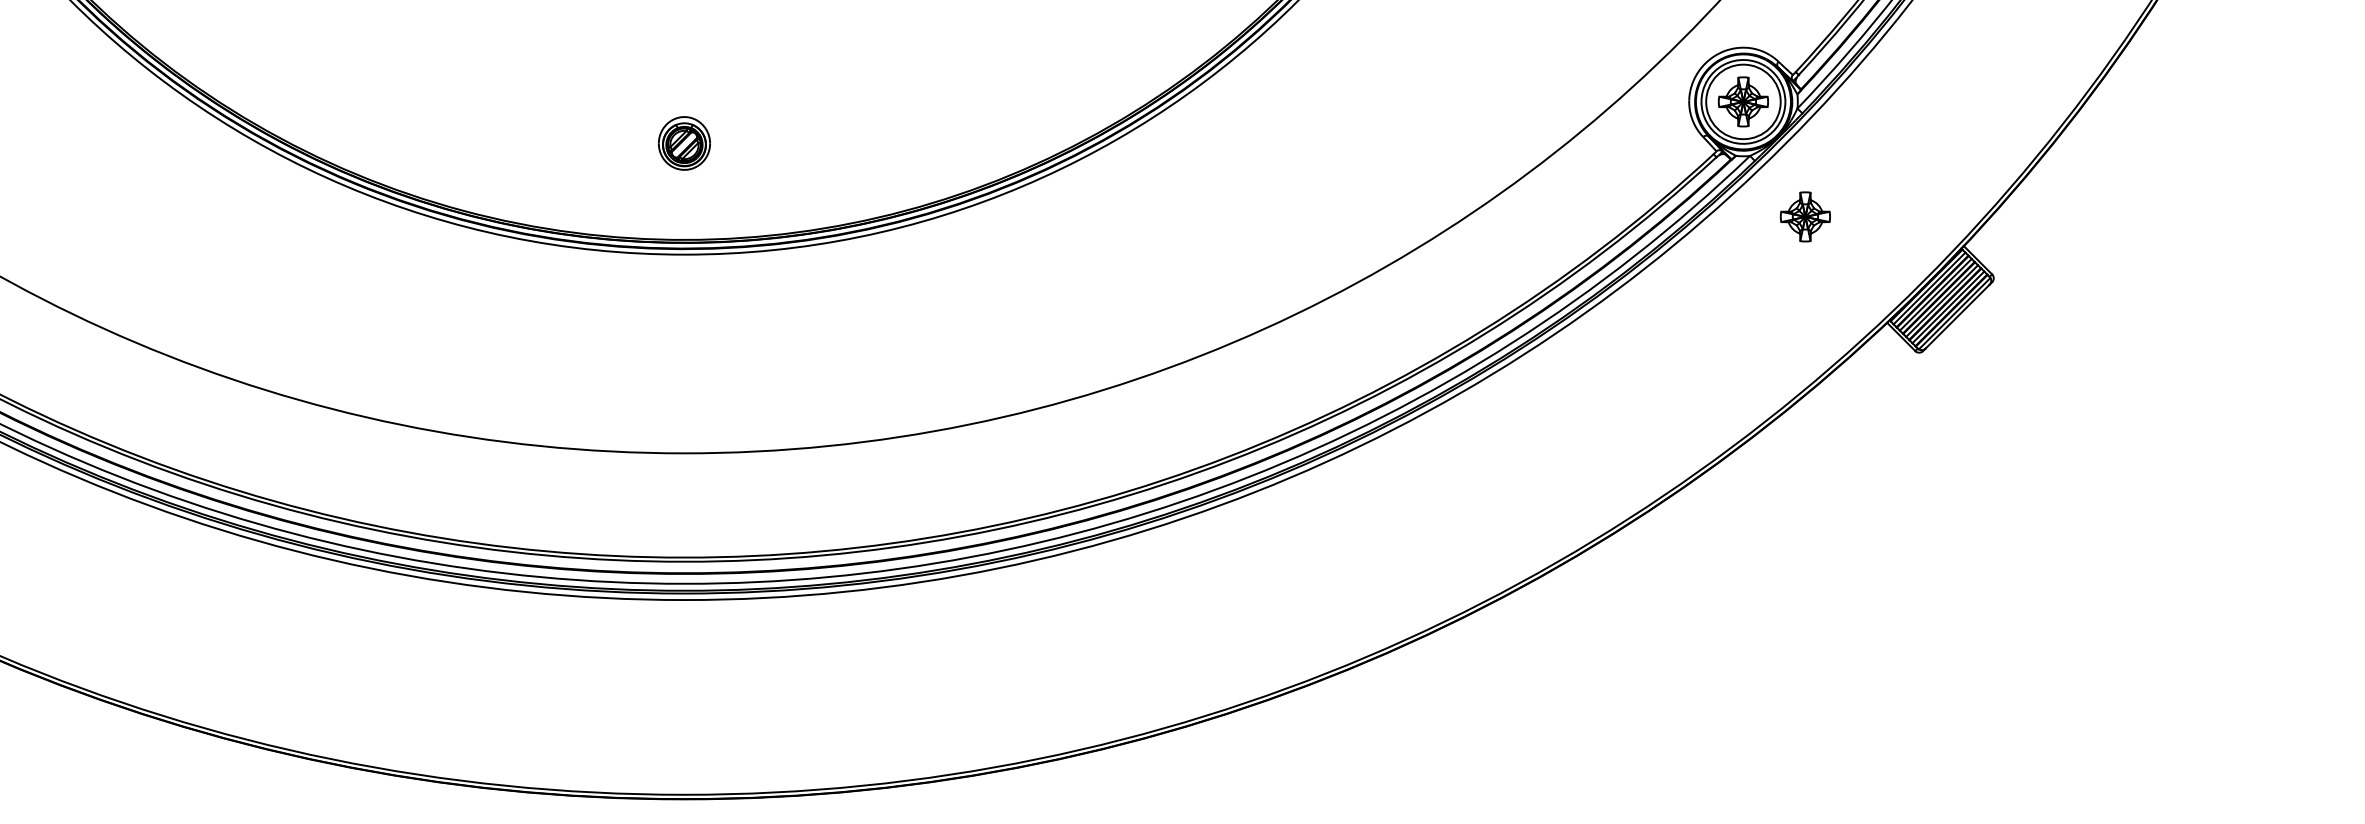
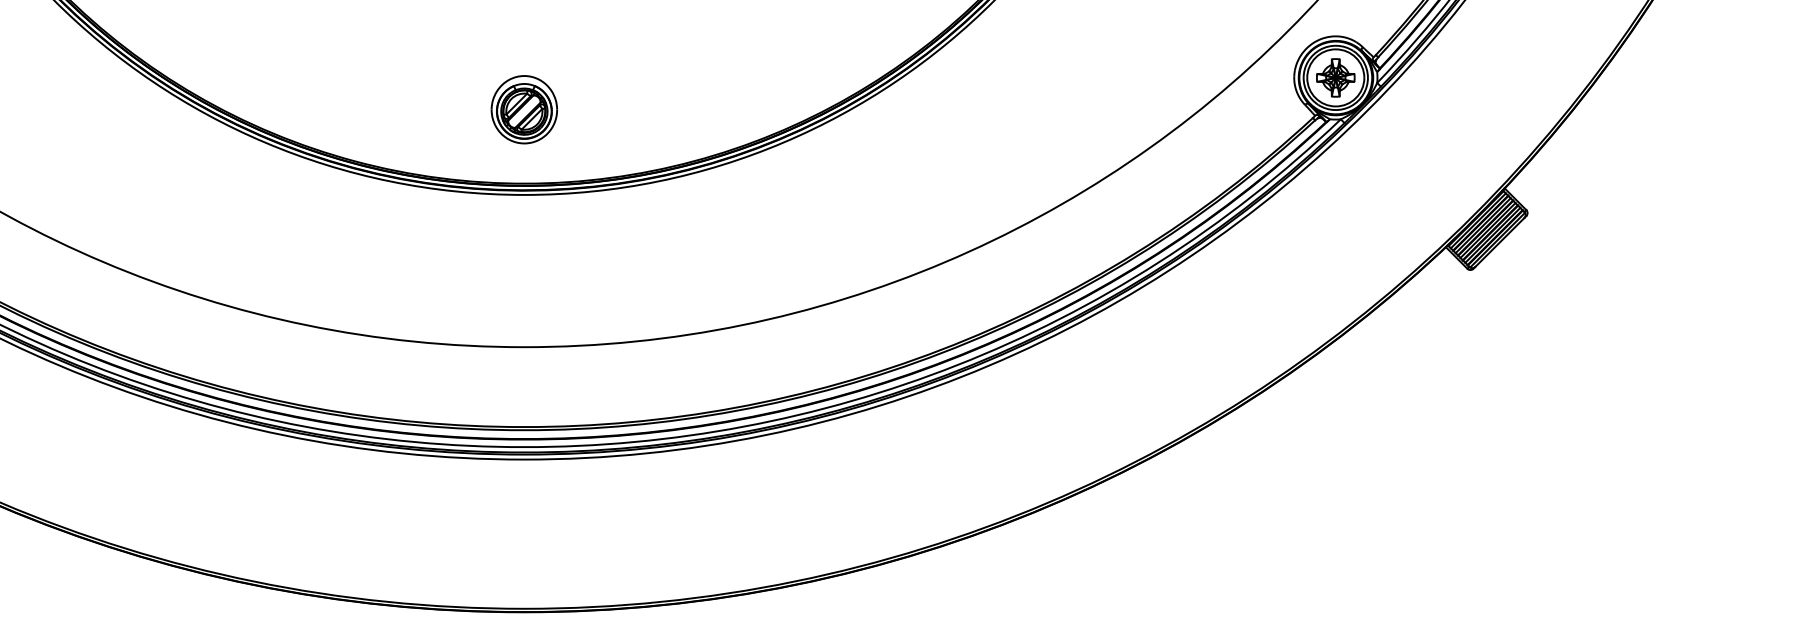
part: (684, 143) -> (524, 109), size x1.67
part: (1804, 216) -> (1382, 165), removed

